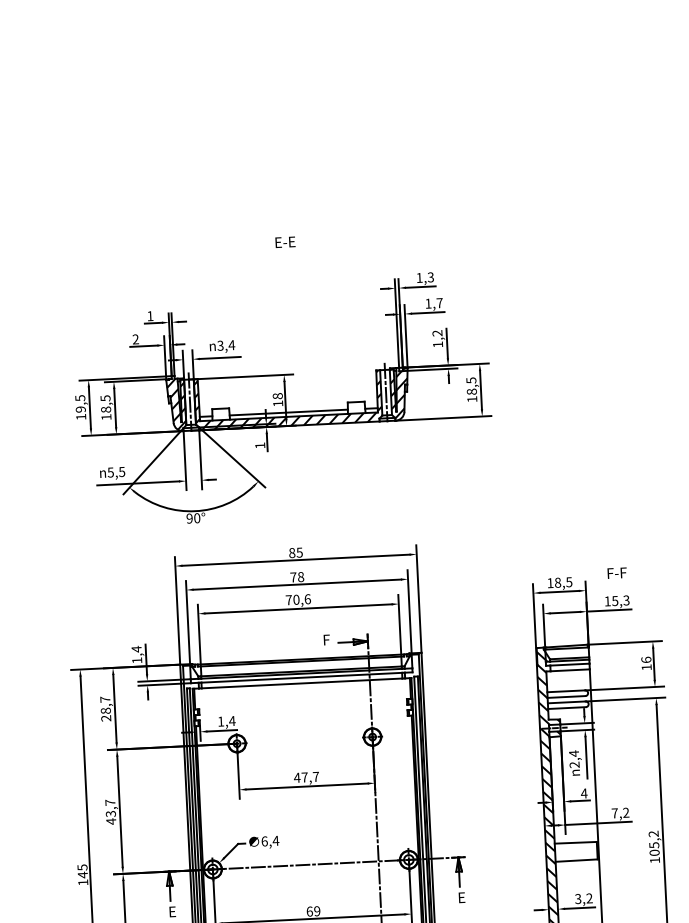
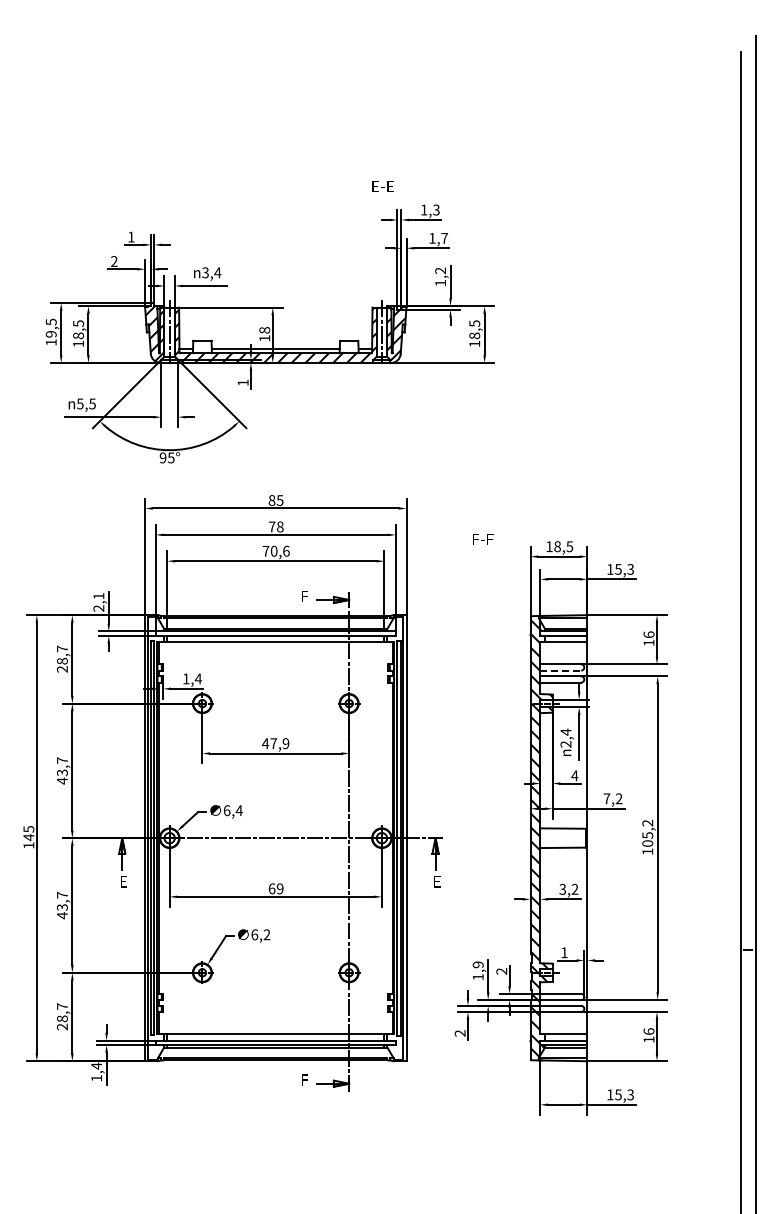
text: (284, 242) -> (382, 186), moved
text: (197, 517) -> (171, 457), 90° -> 95°
text: (617, 573) -> (483, 539), moved
text: (136, 654) -> (98, 601), 1,4 -> 2,1
line: (567, 696) -> (561, 670), solid -> dashed
text: (315, 776) -> (285, 743), 47,7 -> 47,9

